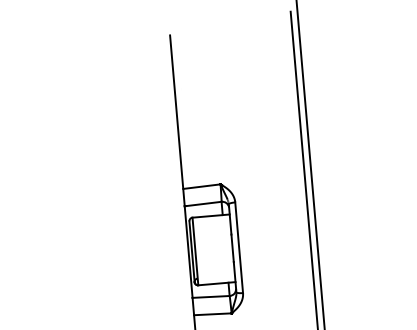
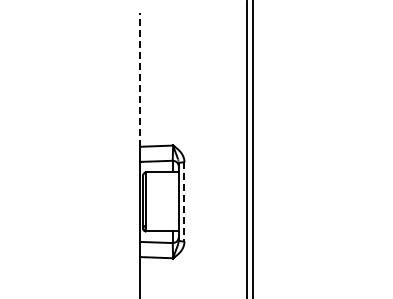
line: (176, 111) -> (140, 79), solid -> dashed
line: (239, 247) -> (184, 201), solid -> dashed

